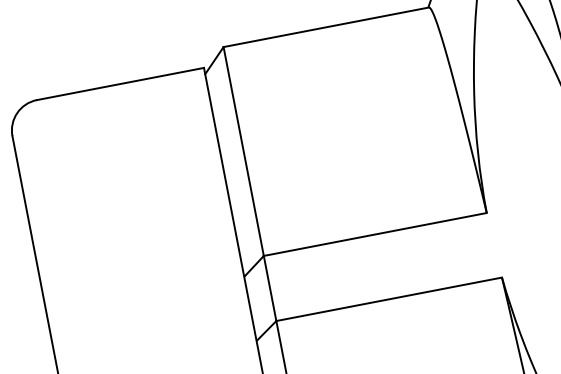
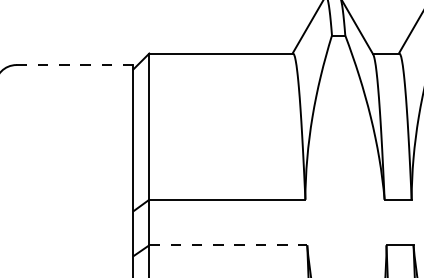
line: (120, 84) -> (74, 65), solid -> dashed
line: (389, 299) -> (228, 245), solid -> dashed

